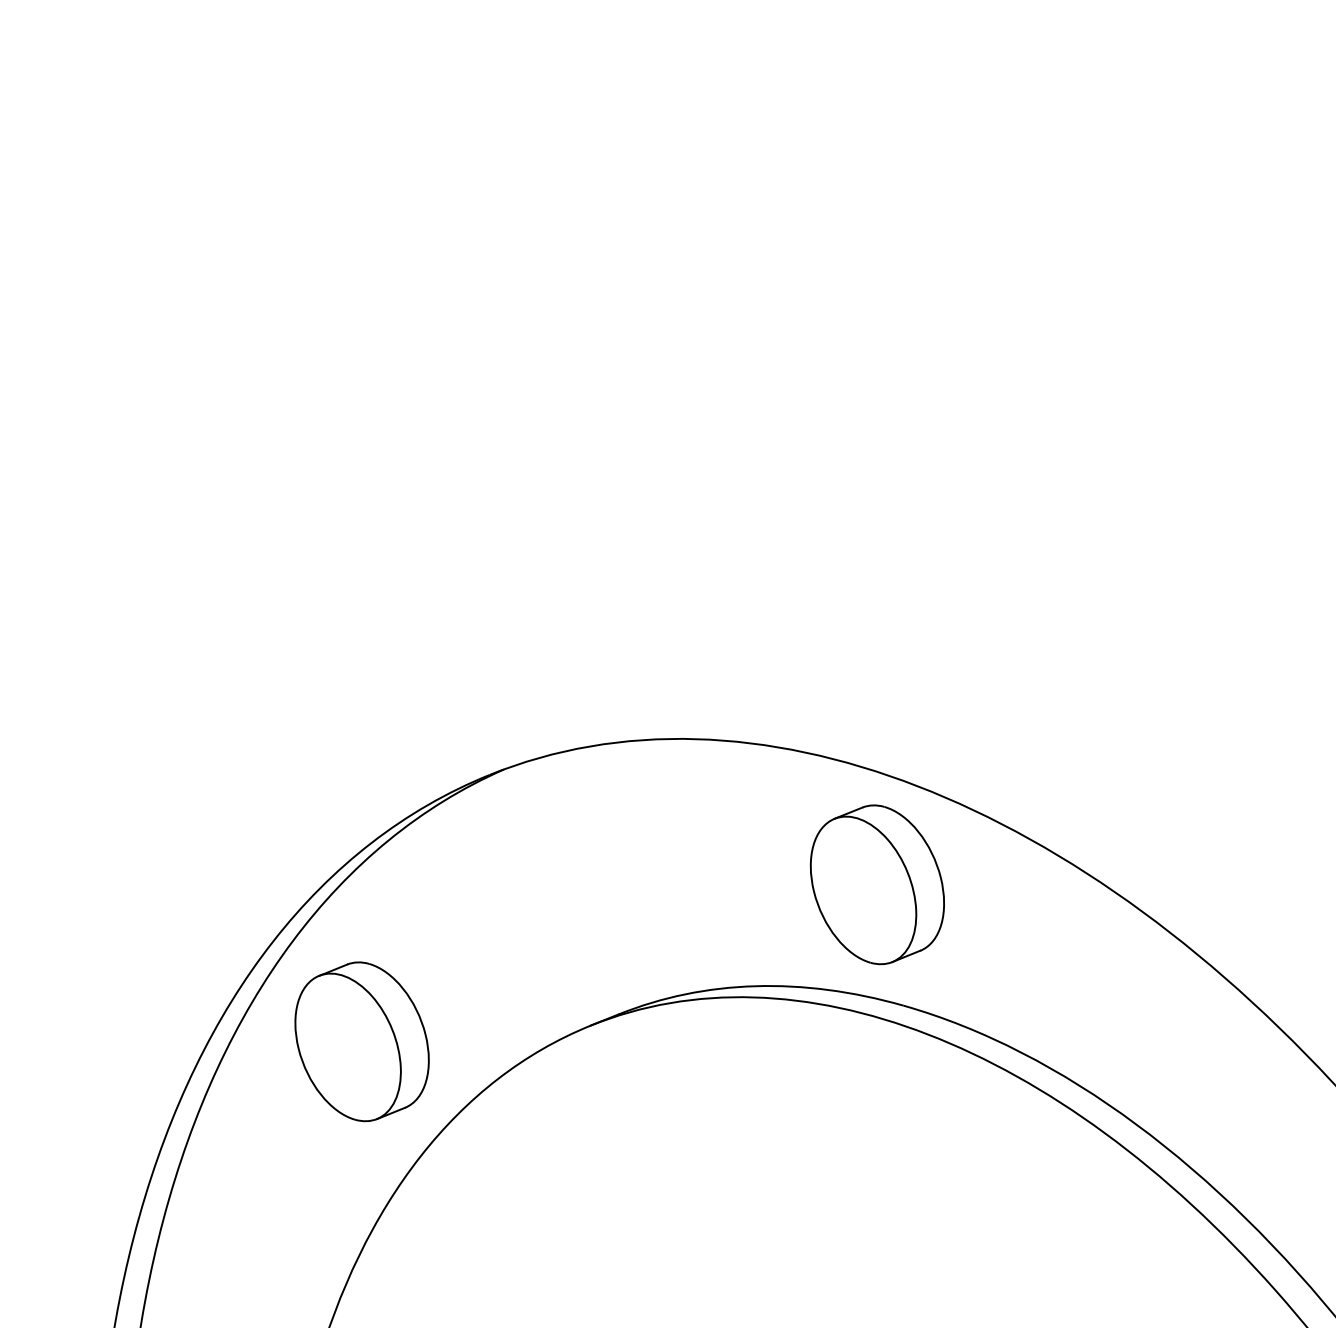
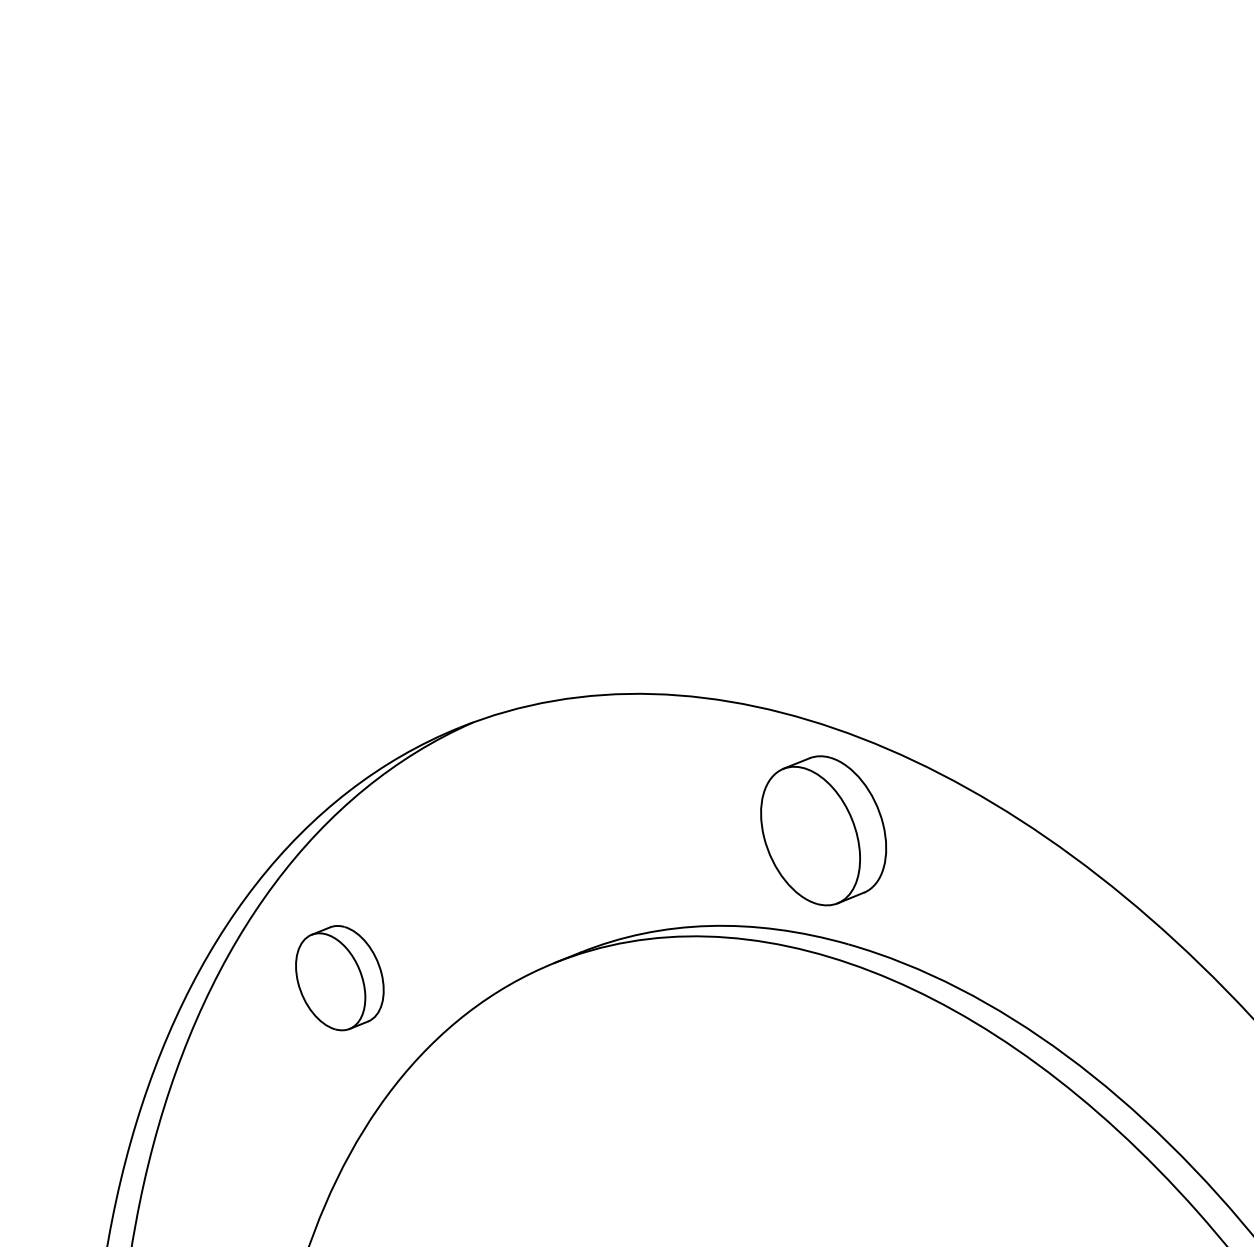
part: (361, 1041) -> (339, 977), size x0.7

